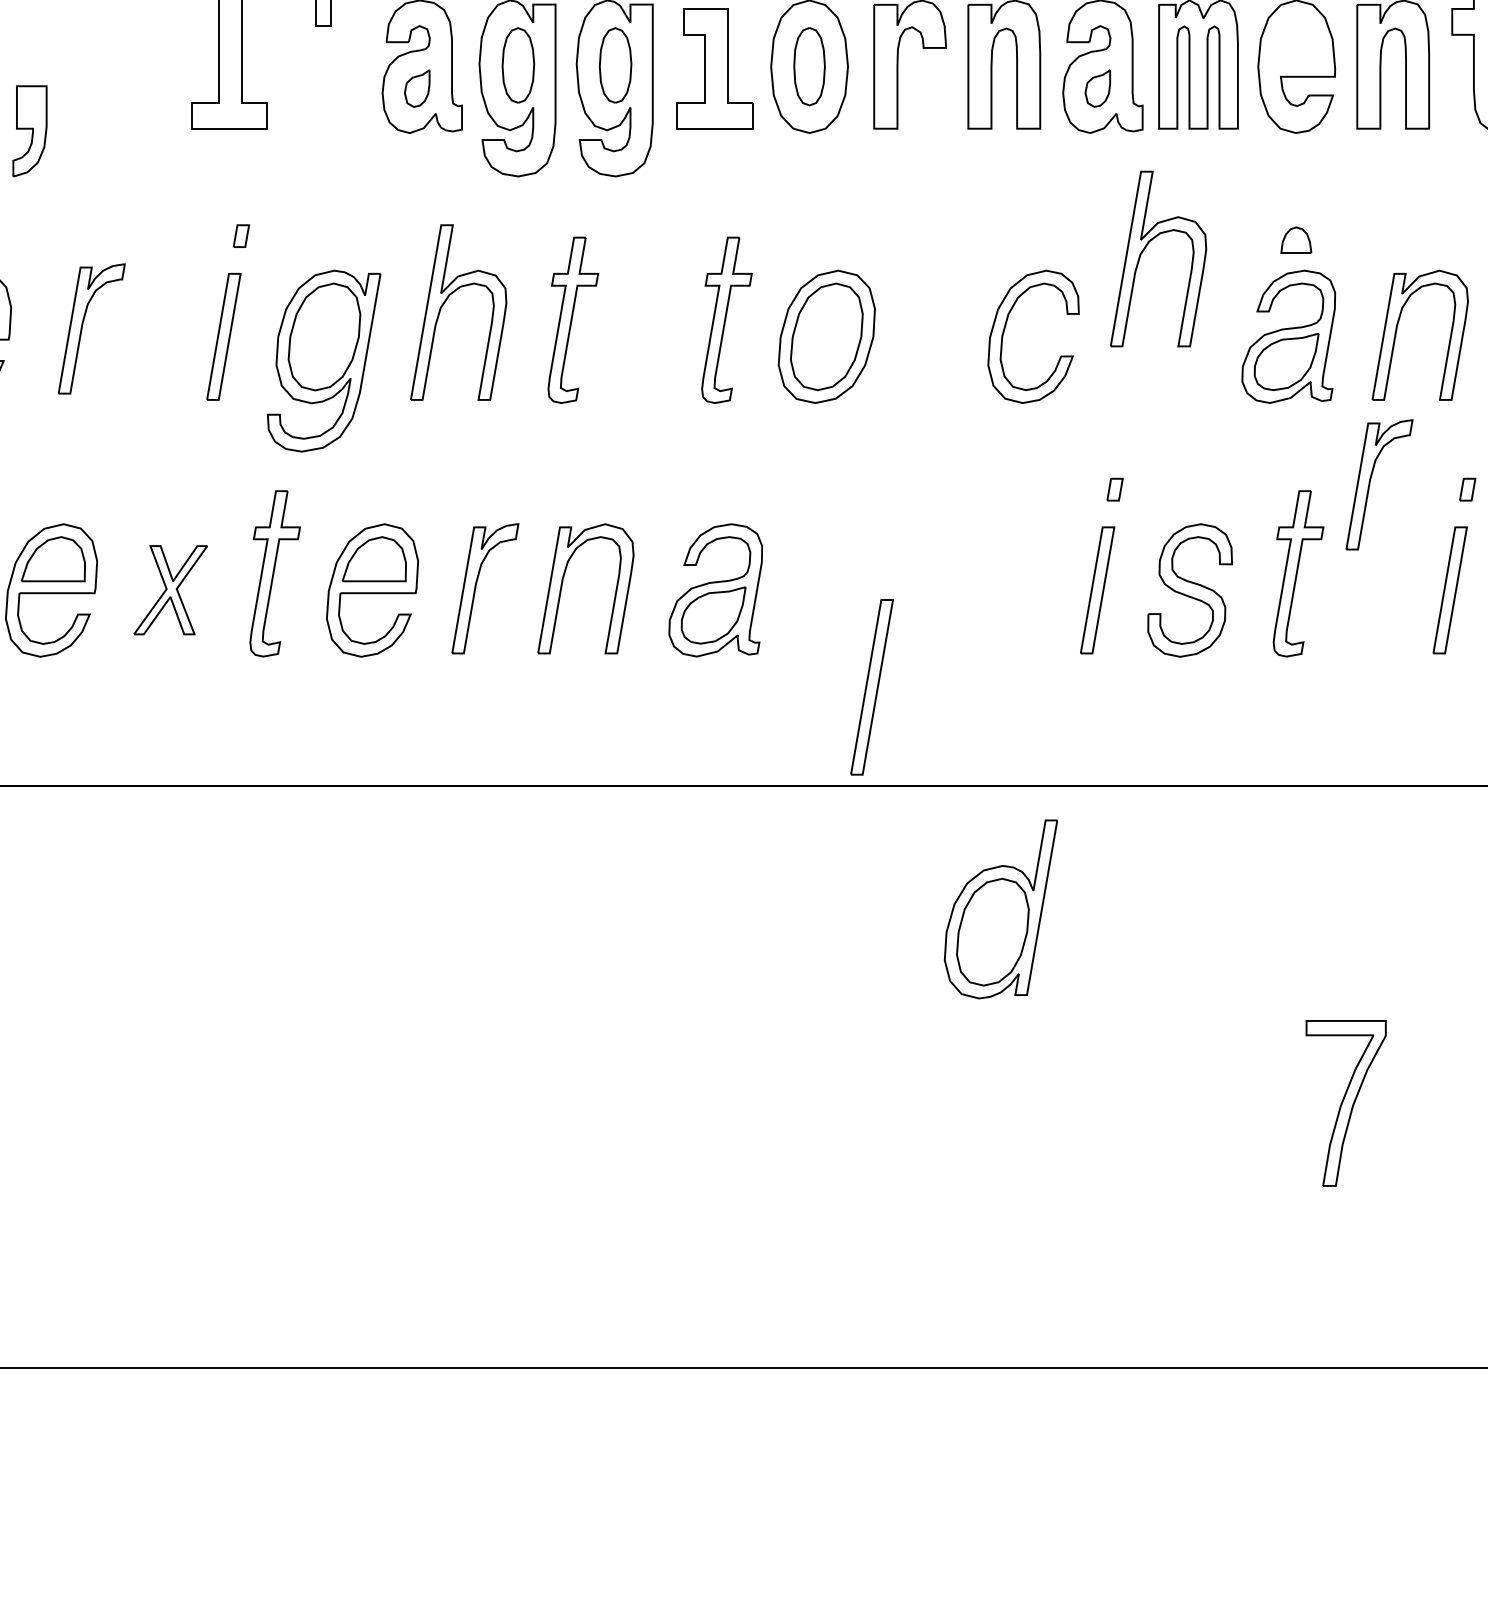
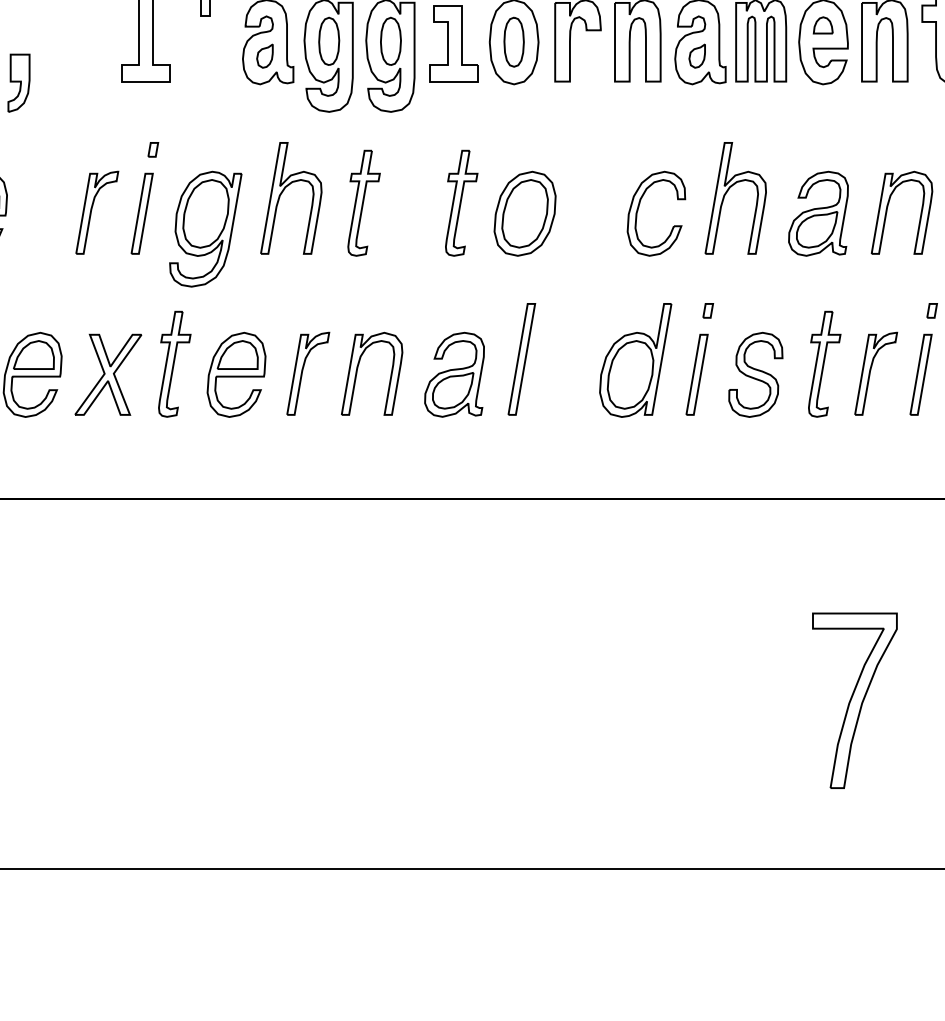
part: (1295, 240) -> (822, 25), moved
part: (1143, 252) -> (726, 194), moved
part: (92, 328) -> (97, 212), moved
part: (1380, 484) -> (876, 373), moved
part: (170, 589) -> (108, 374), size x1.43
part: (871, 687) -> (521, 359), moved
part: (1000, 909) -> (635, 360), moved
part: (1345, 1103) -> (854, 700), size x1.67

